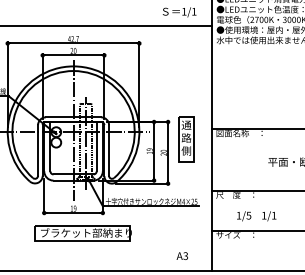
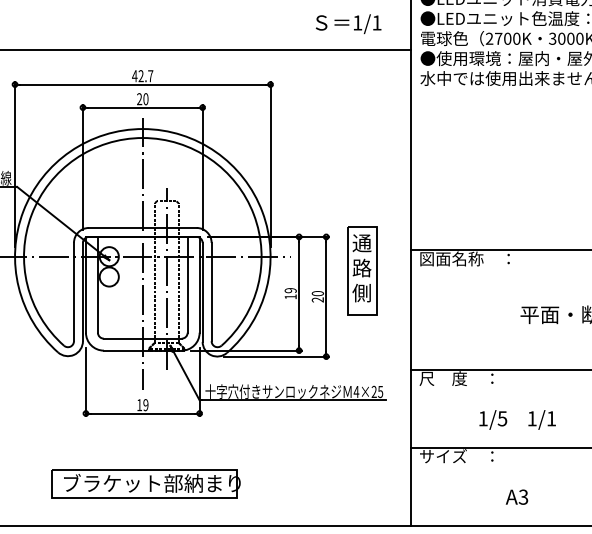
text: (256, 216) -> (517, 420), moved
part: (82, 233) -> (144, 484), moved
text: (181, 255) -> (515, 495), moved

